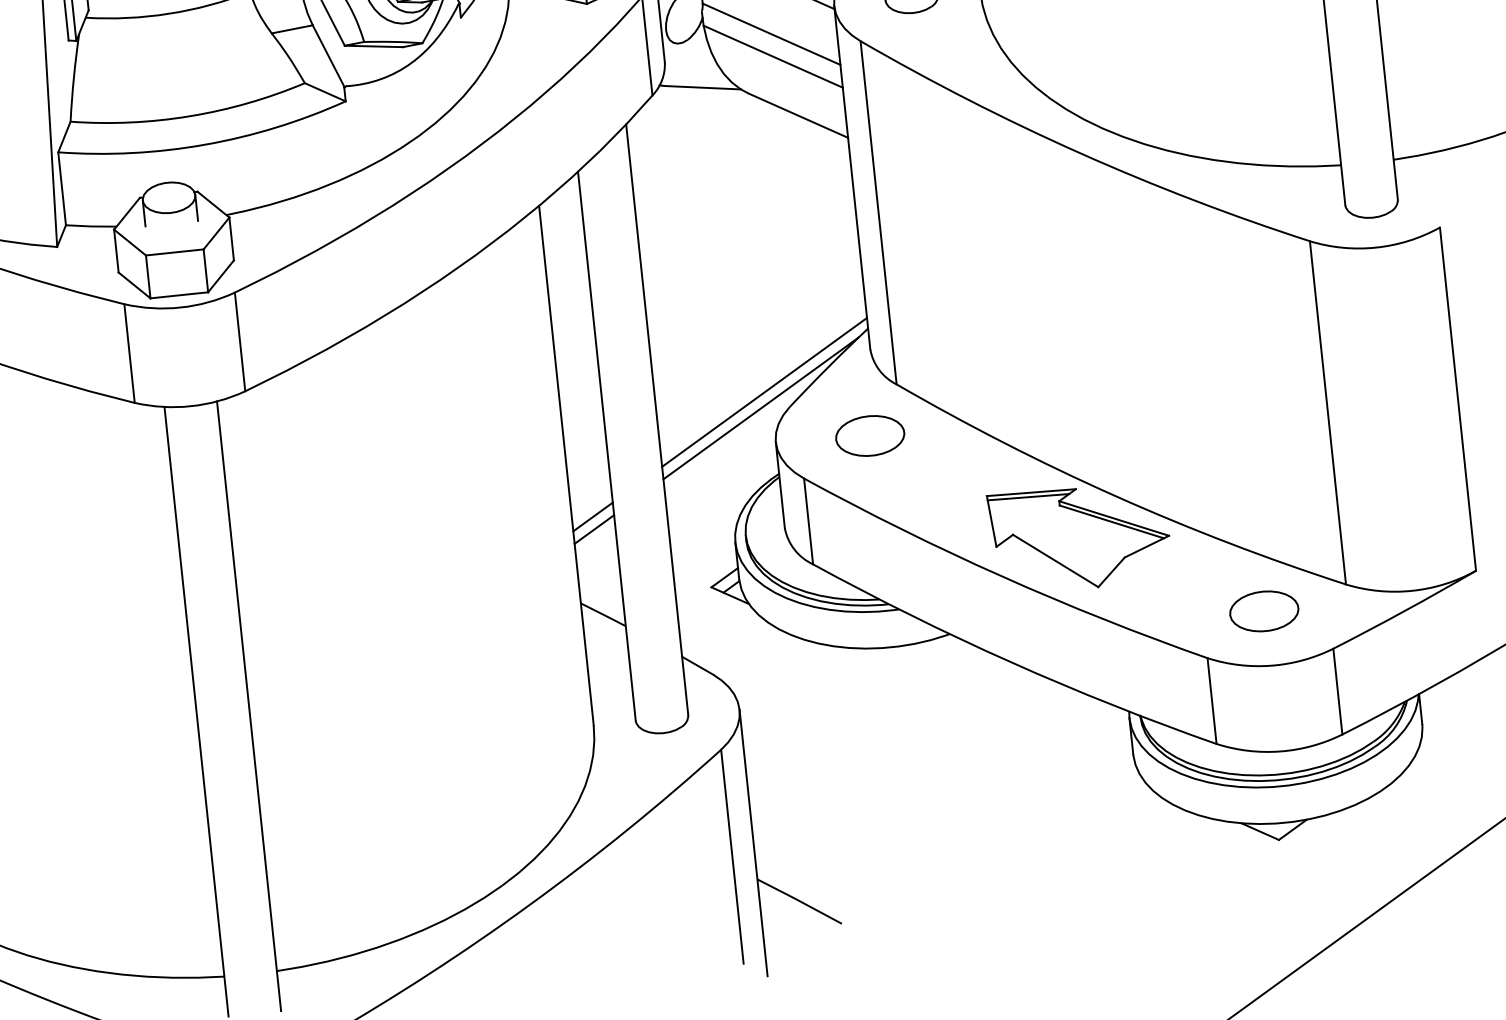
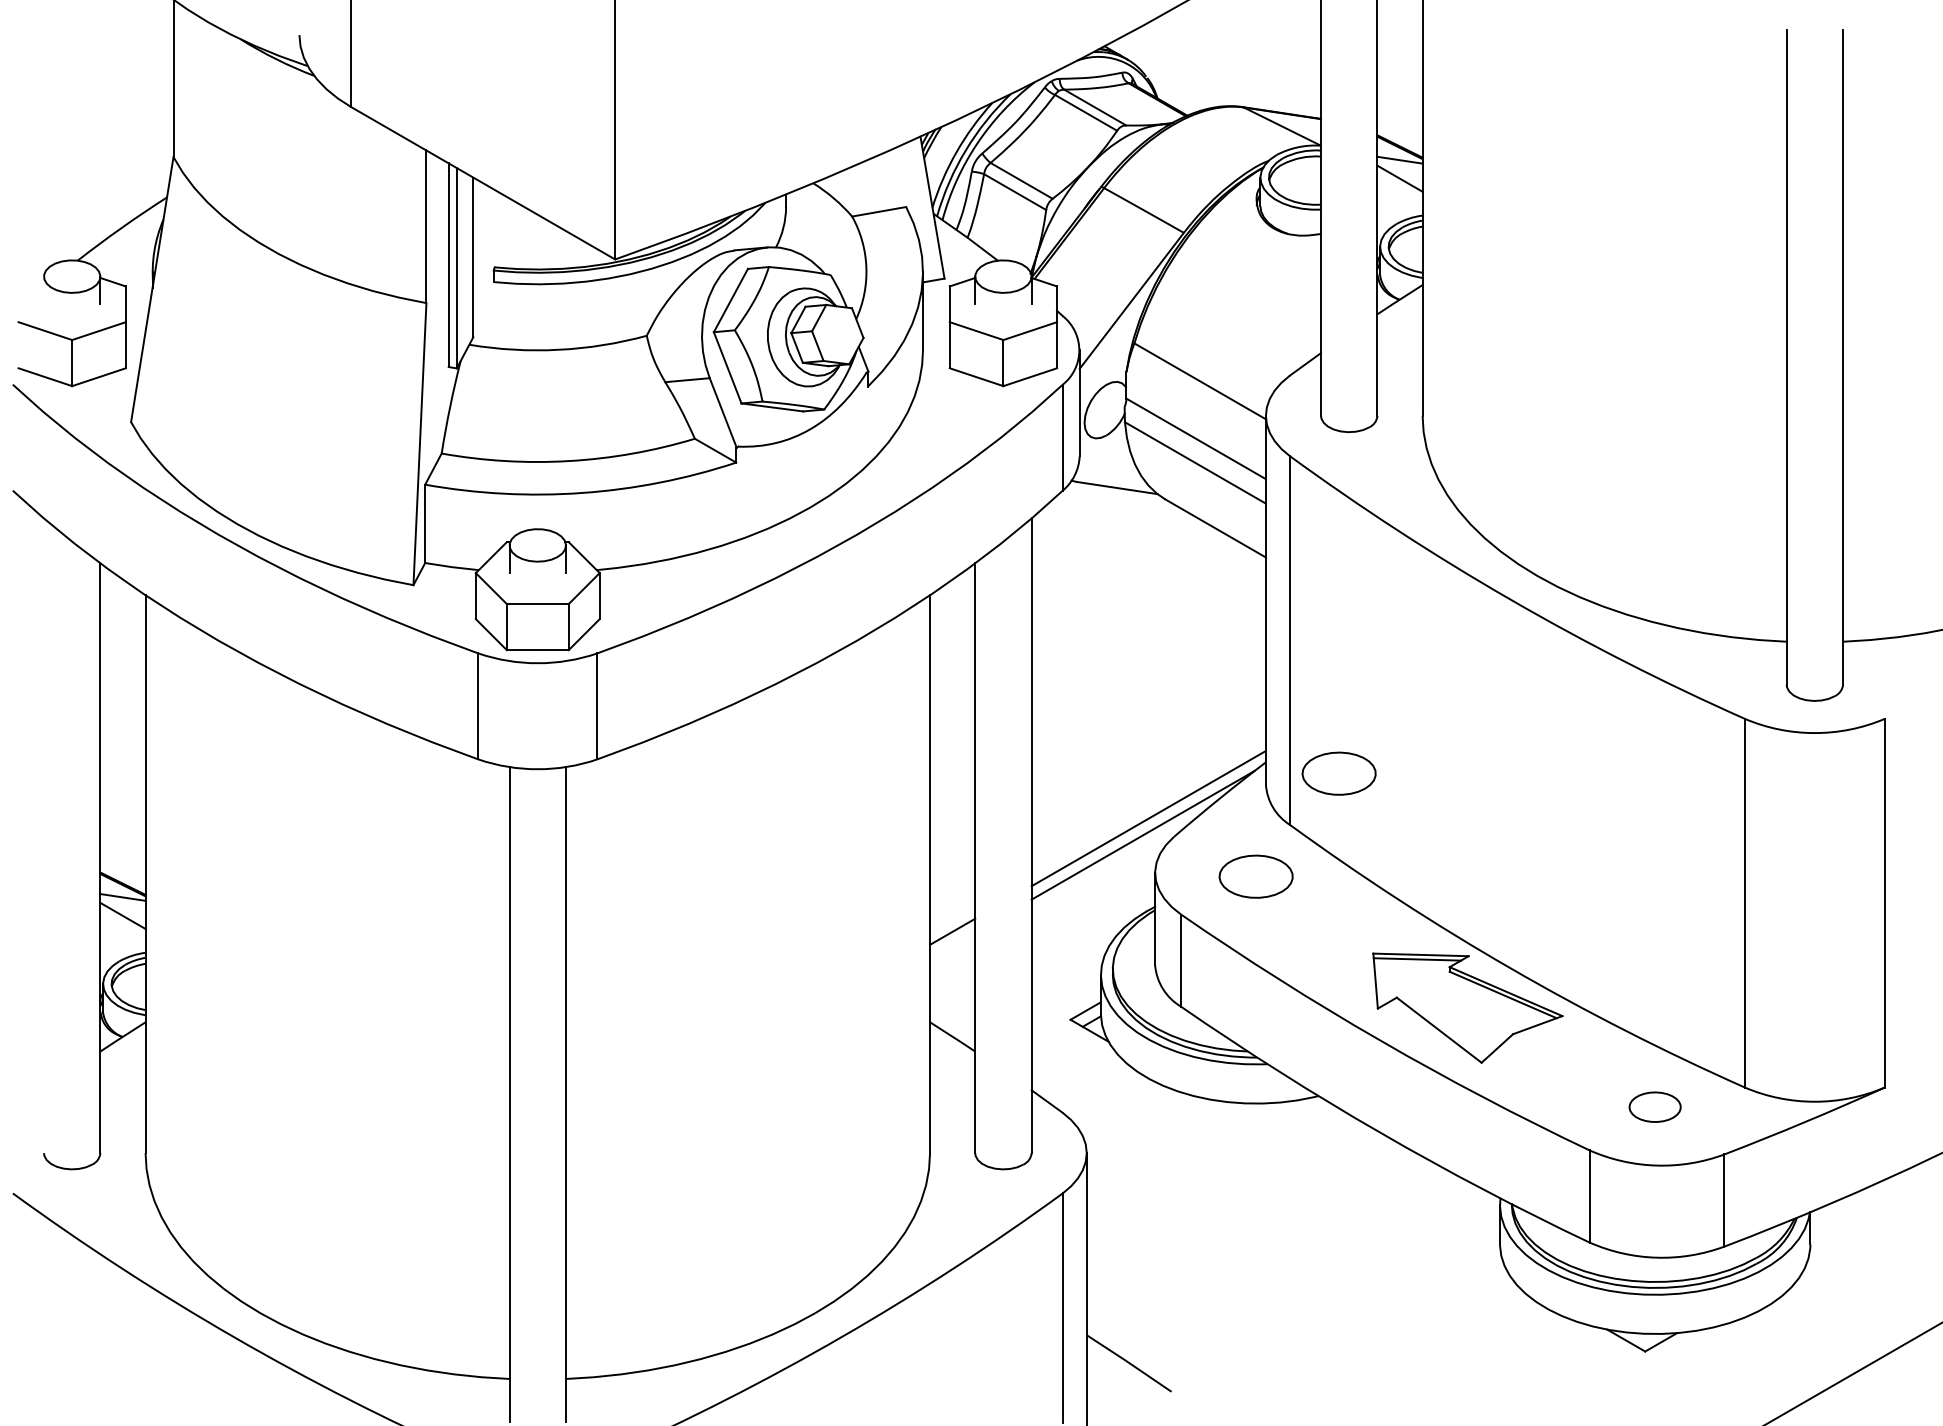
part: (936, 331) -> (1338, 773), added
line: (594, 529) -> (952, 945), removed
part: (1263, 611) -> (1654, 1107), size x0.7

